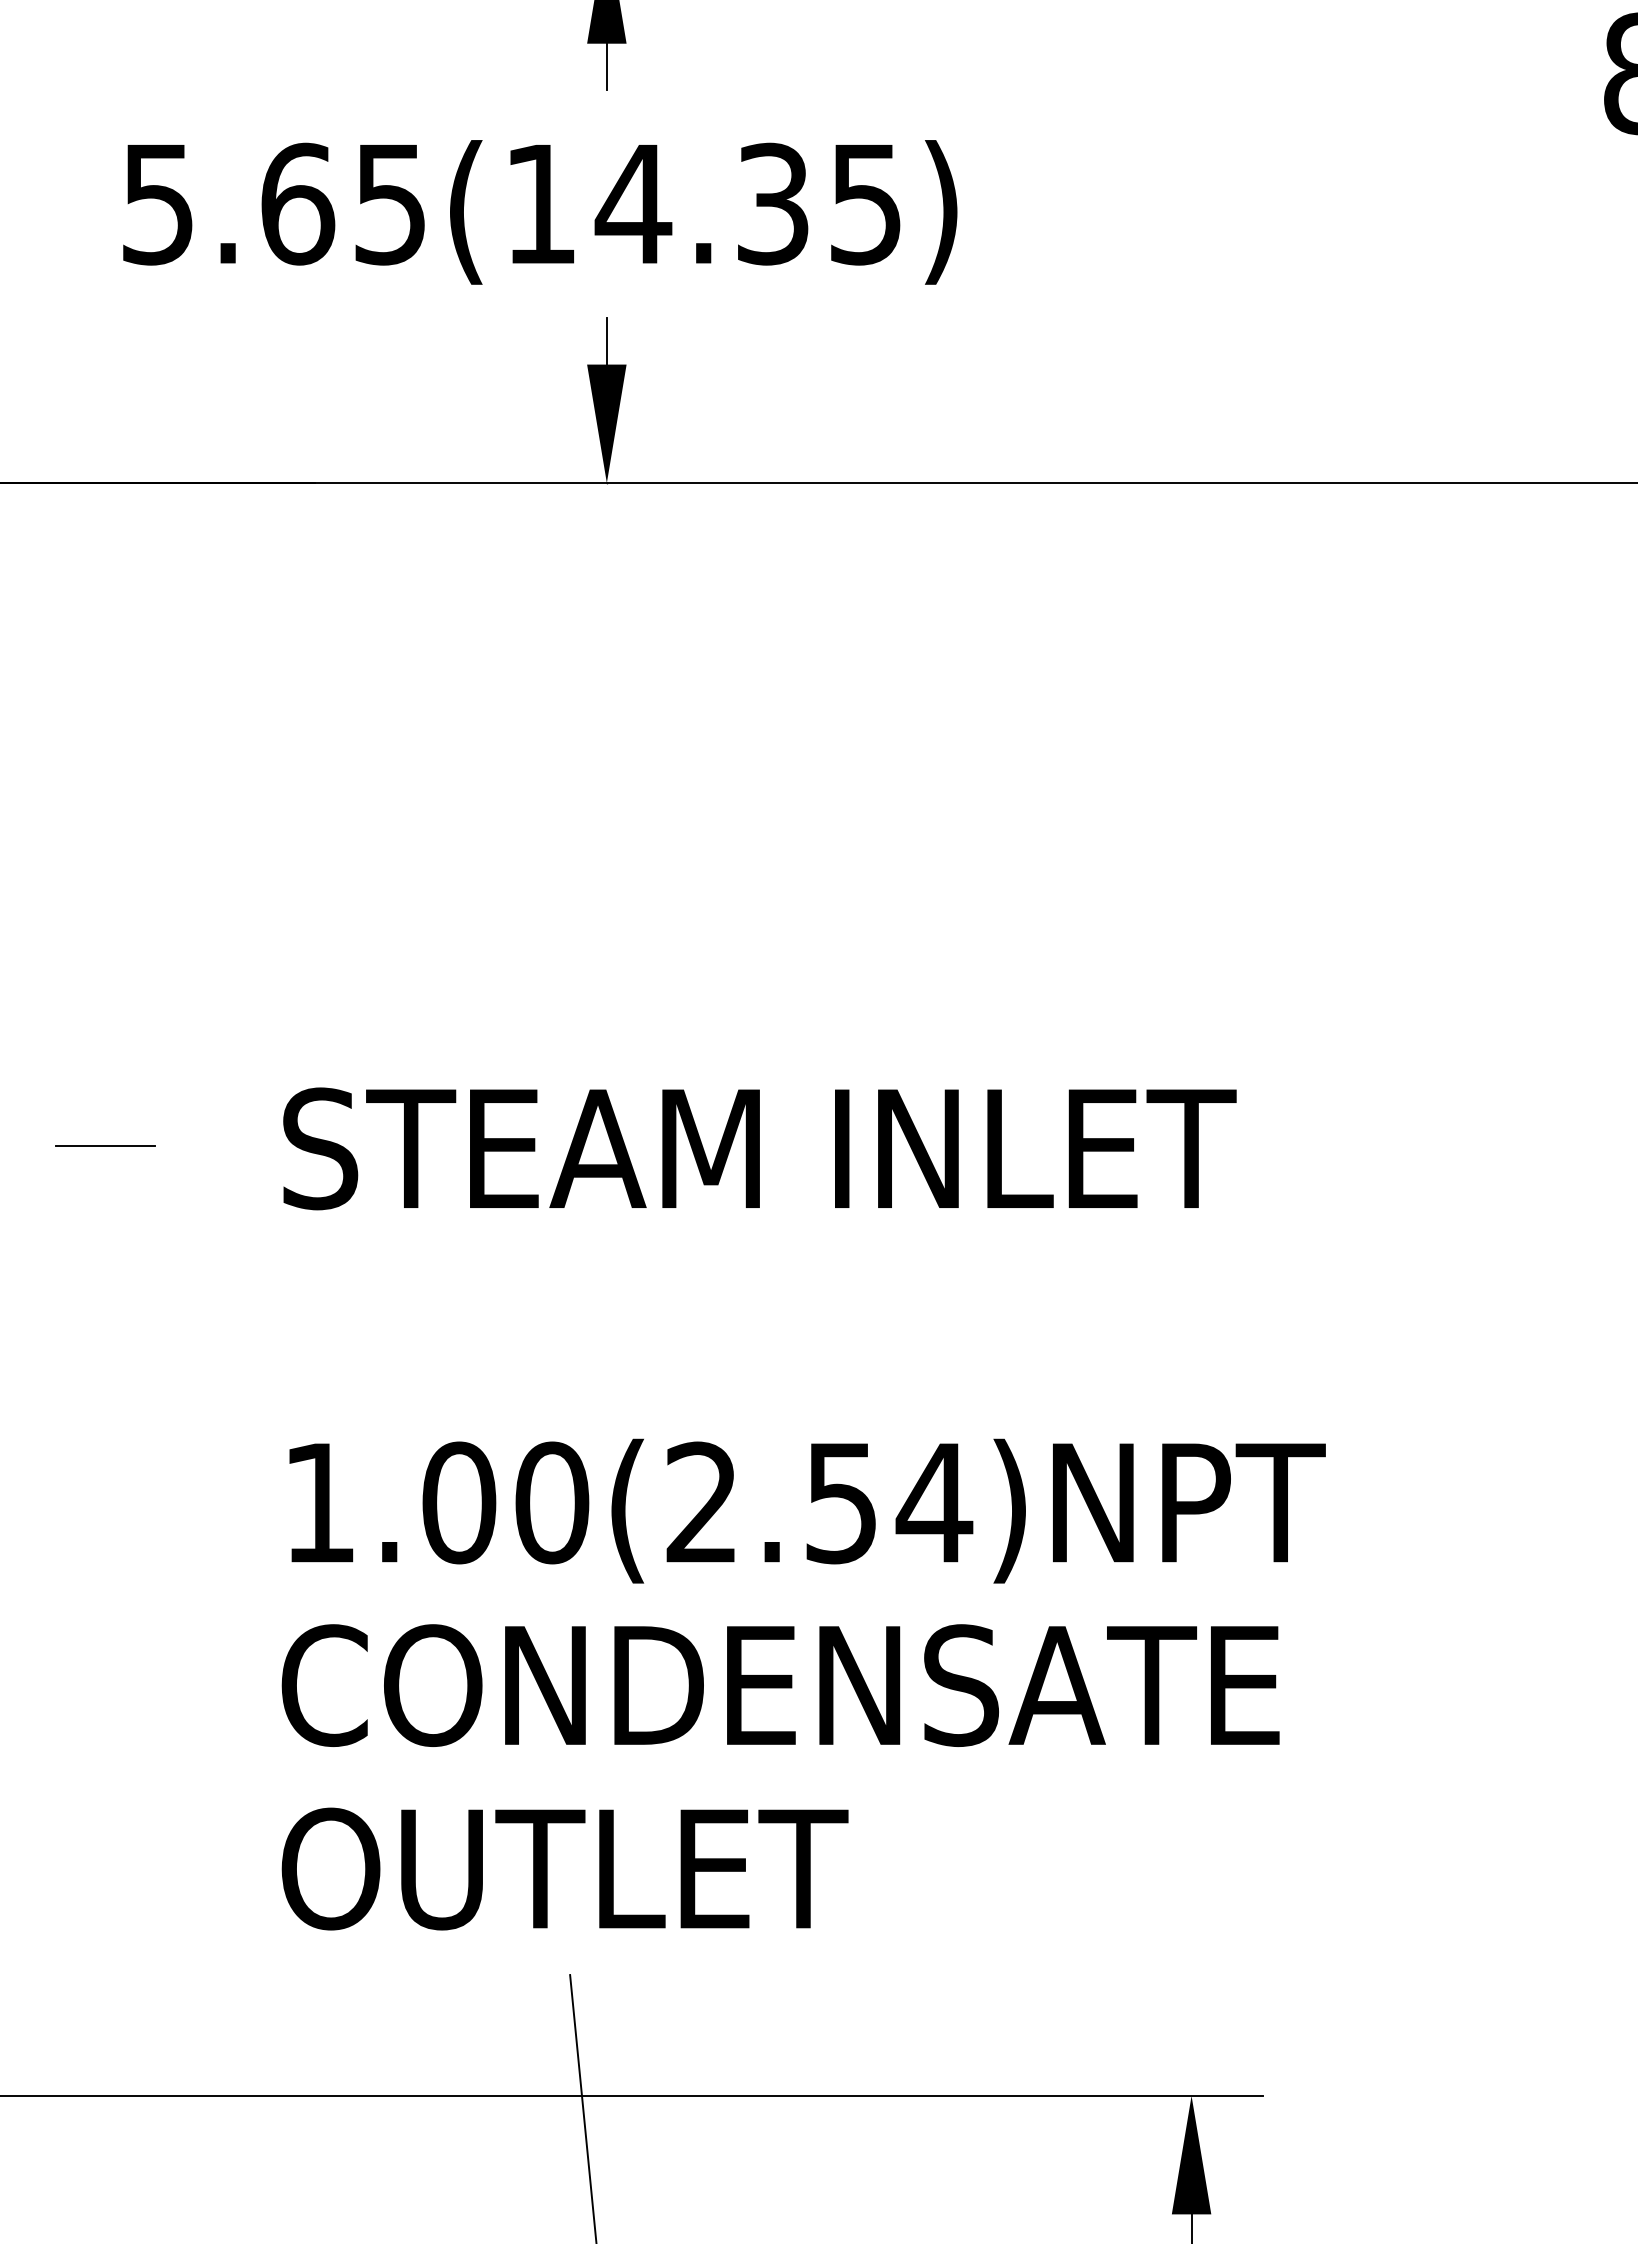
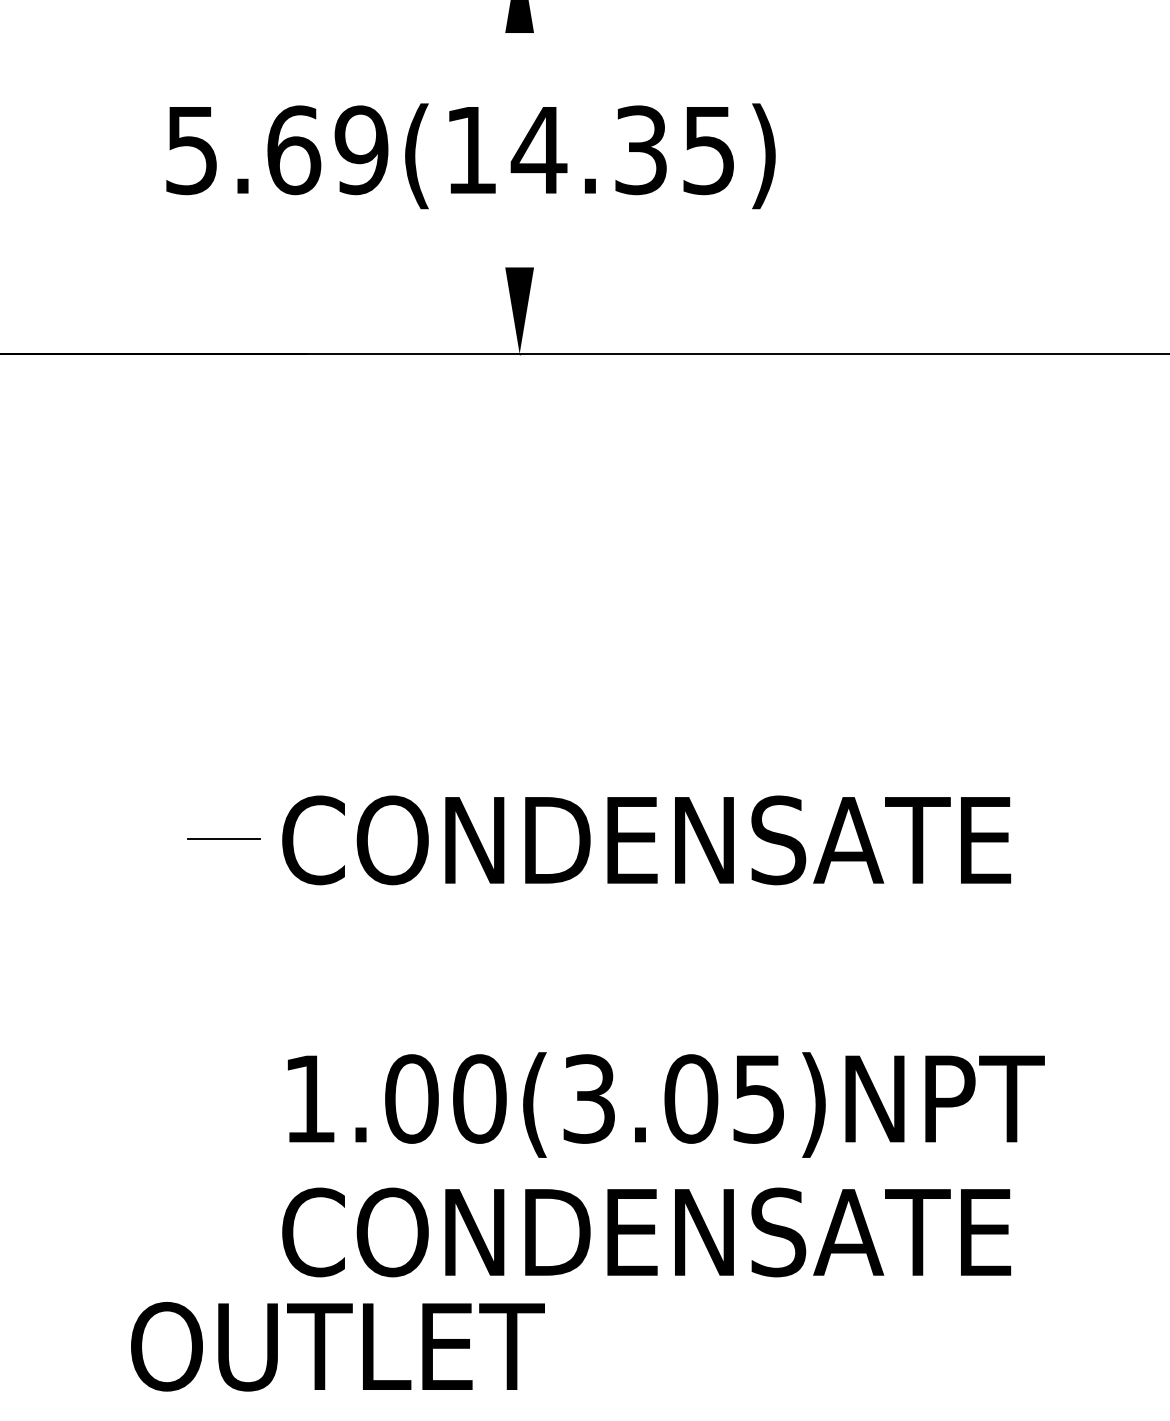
line: (606, 66) -> (519, 49), removed
text: (390, 203) -> (361, 149), 5.65(14.35) -> 5.69(14.35)
line: (606, 341) -> (519, 250), removed
line: (105, 1145) -> (224, 837), moved
text: (780, 1148) -> (646, 840), STEAM INLET -> CONDENSATE
text: (819, 1502) -> (674, 1098), 1.00(2.54)NPT -> 1.00(3.05)NPT
text: (564, 1868) -> (337, 1346), moved

